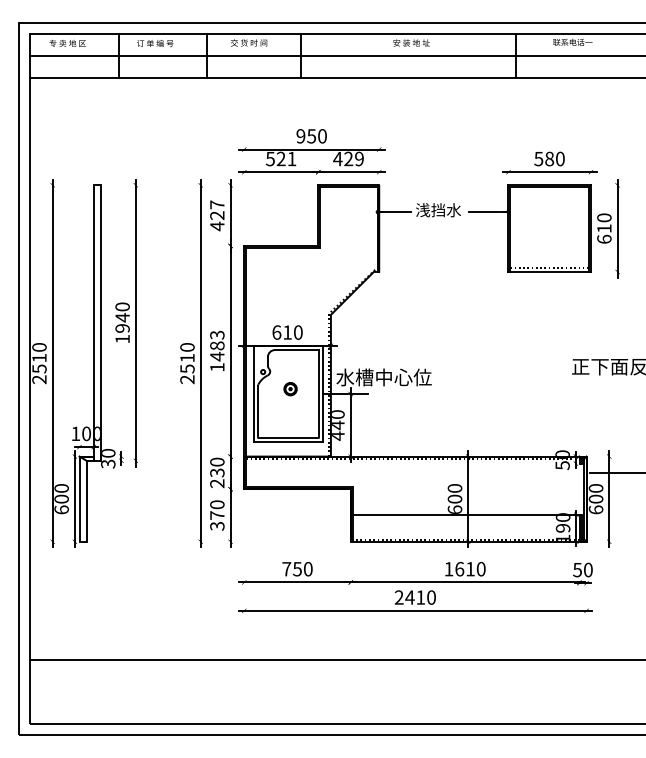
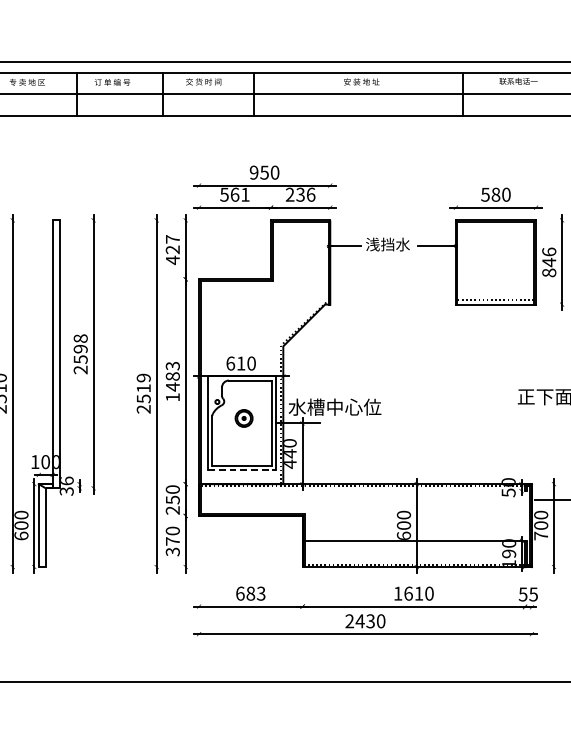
text: (280, 158) -> (234, 194), 521 -> 561
text: (348, 158) -> (300, 194), 429 -> 236
text: (604, 228) -> (549, 262), 610 -> 846
text: (122, 322) -> (80, 353), 1940 -> 2598
text: (187, 347) -> (143, 378), 2510 -> 2519
part: (290, 389) -> (243, 418), size x1.4
line: (288, 442) -> (242, 470), solid -> dashed
text: (108, 452) -> (66, 480), 30 -> 36
text: (216, 472) -> (172, 499), 230 -> 250
text: (595, 509) -> (540, 535), 600 -> 700
text: (297, 568) -> (250, 593), 750 -> 683
text: (587, 569) -> (532, 593), 50 -> 55
text: (420, 597) -> (370, 621), 2410 -> 2430

